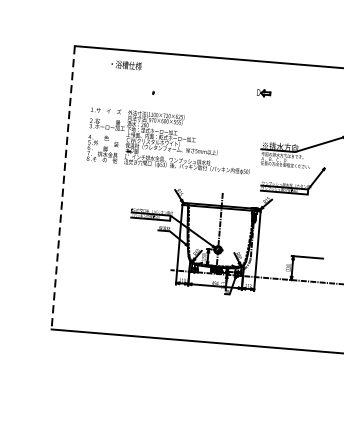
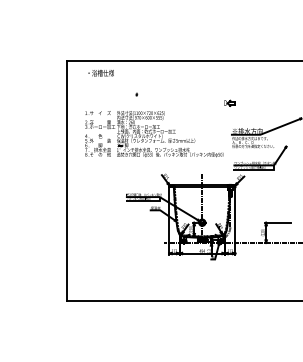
text: (125, 65) -> (100, 73), moved
part: (263, 92) -> (229, 102), moved
line: (63, 188) -> (67, 181), dashed -> solid

